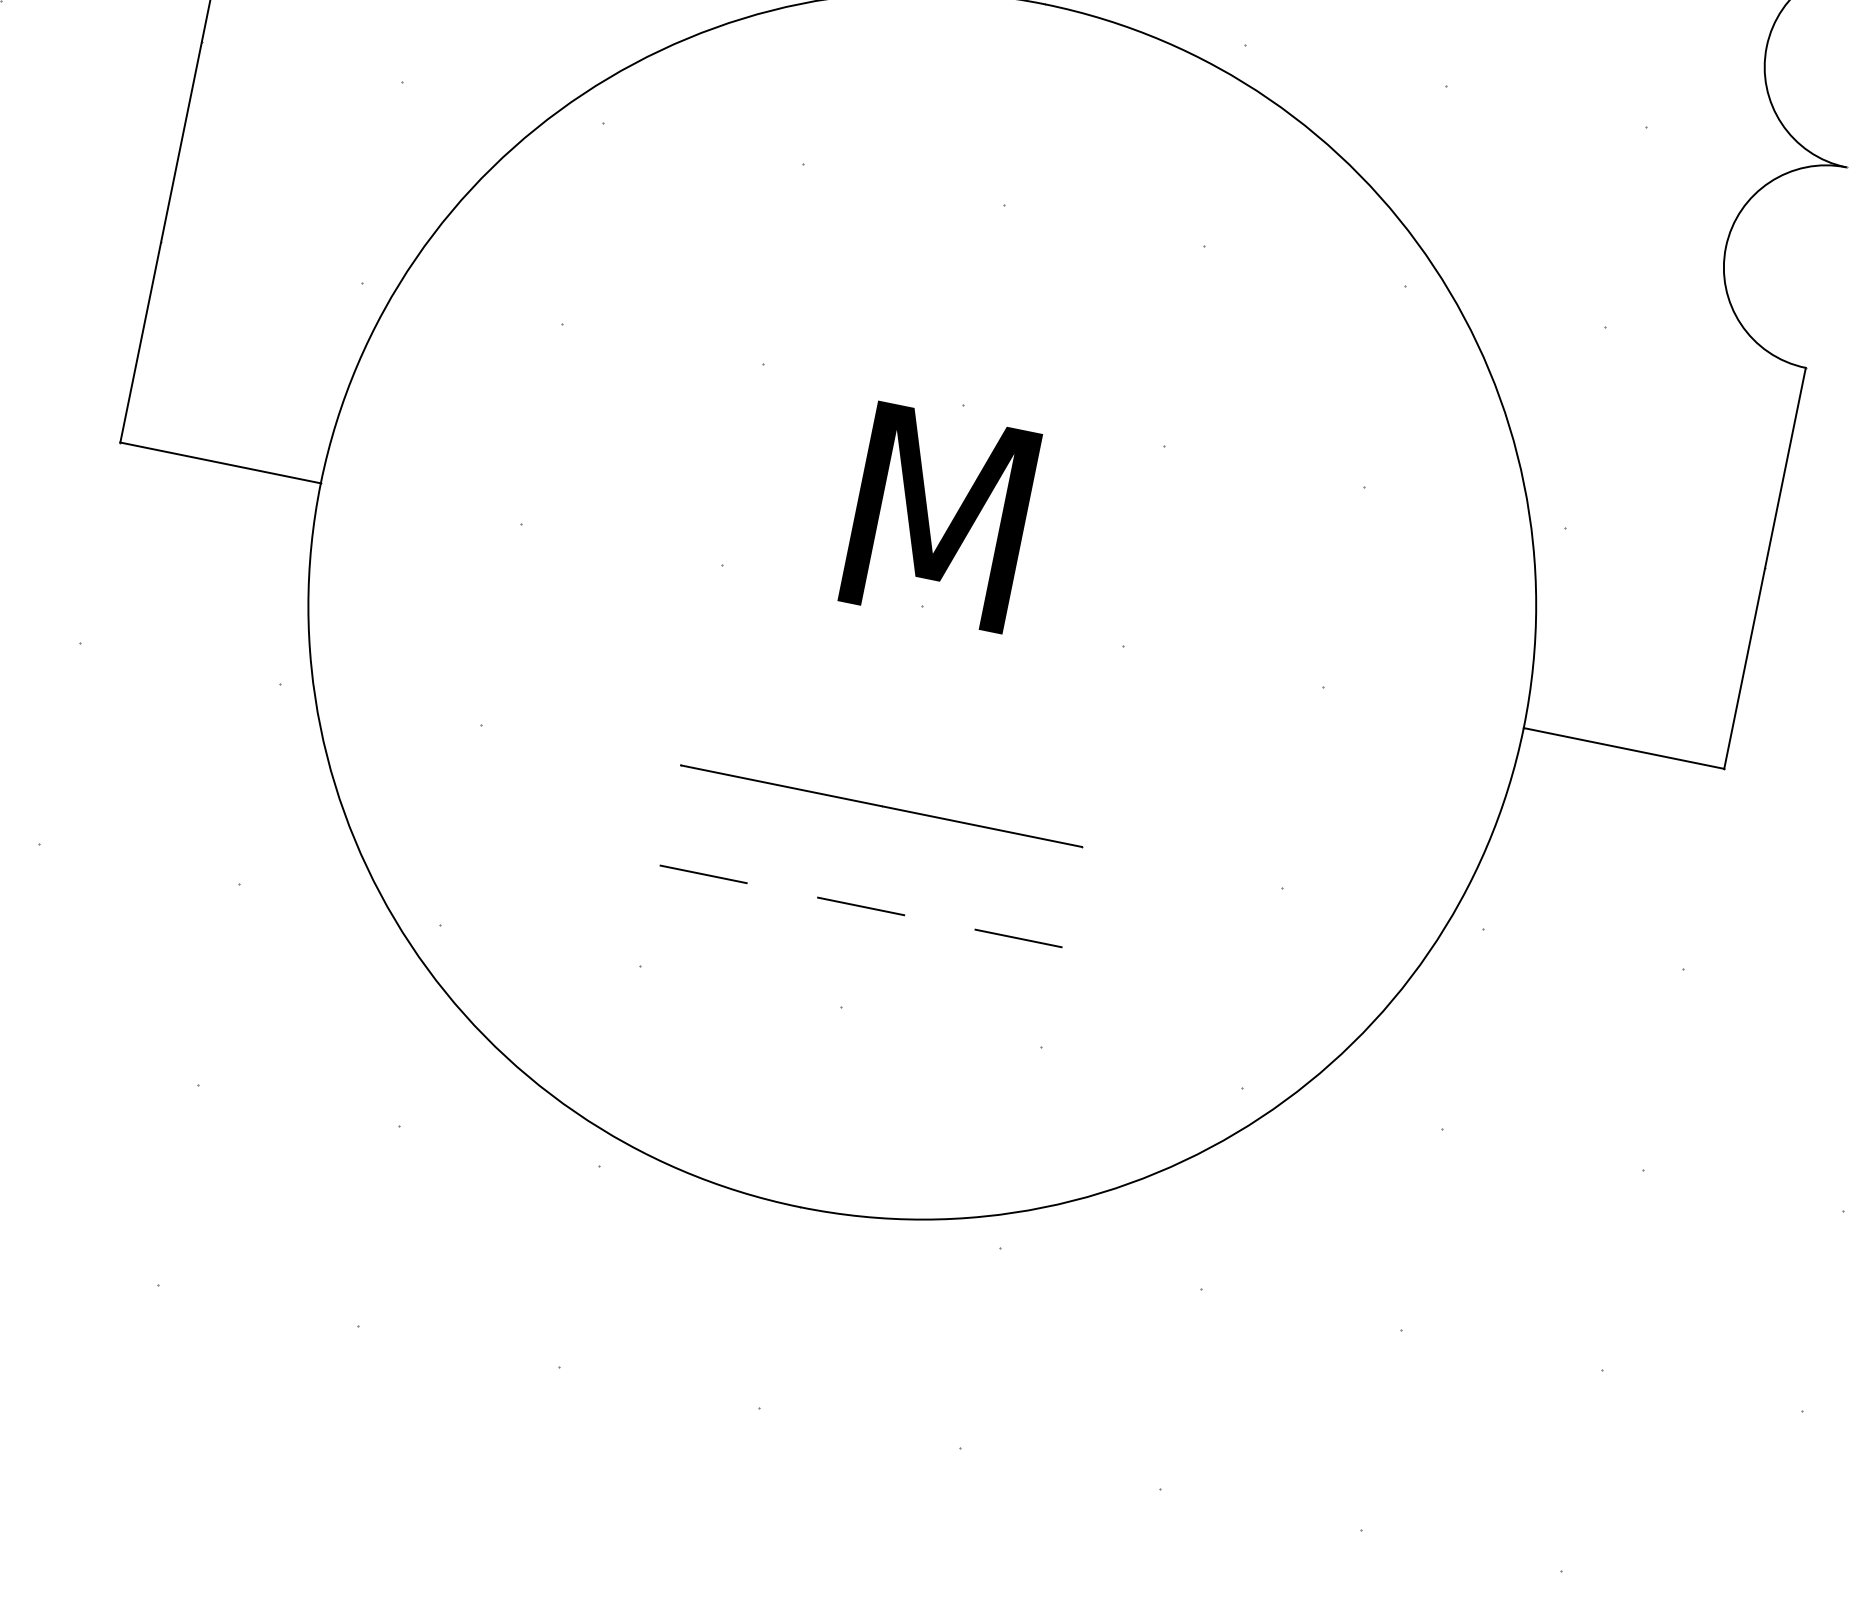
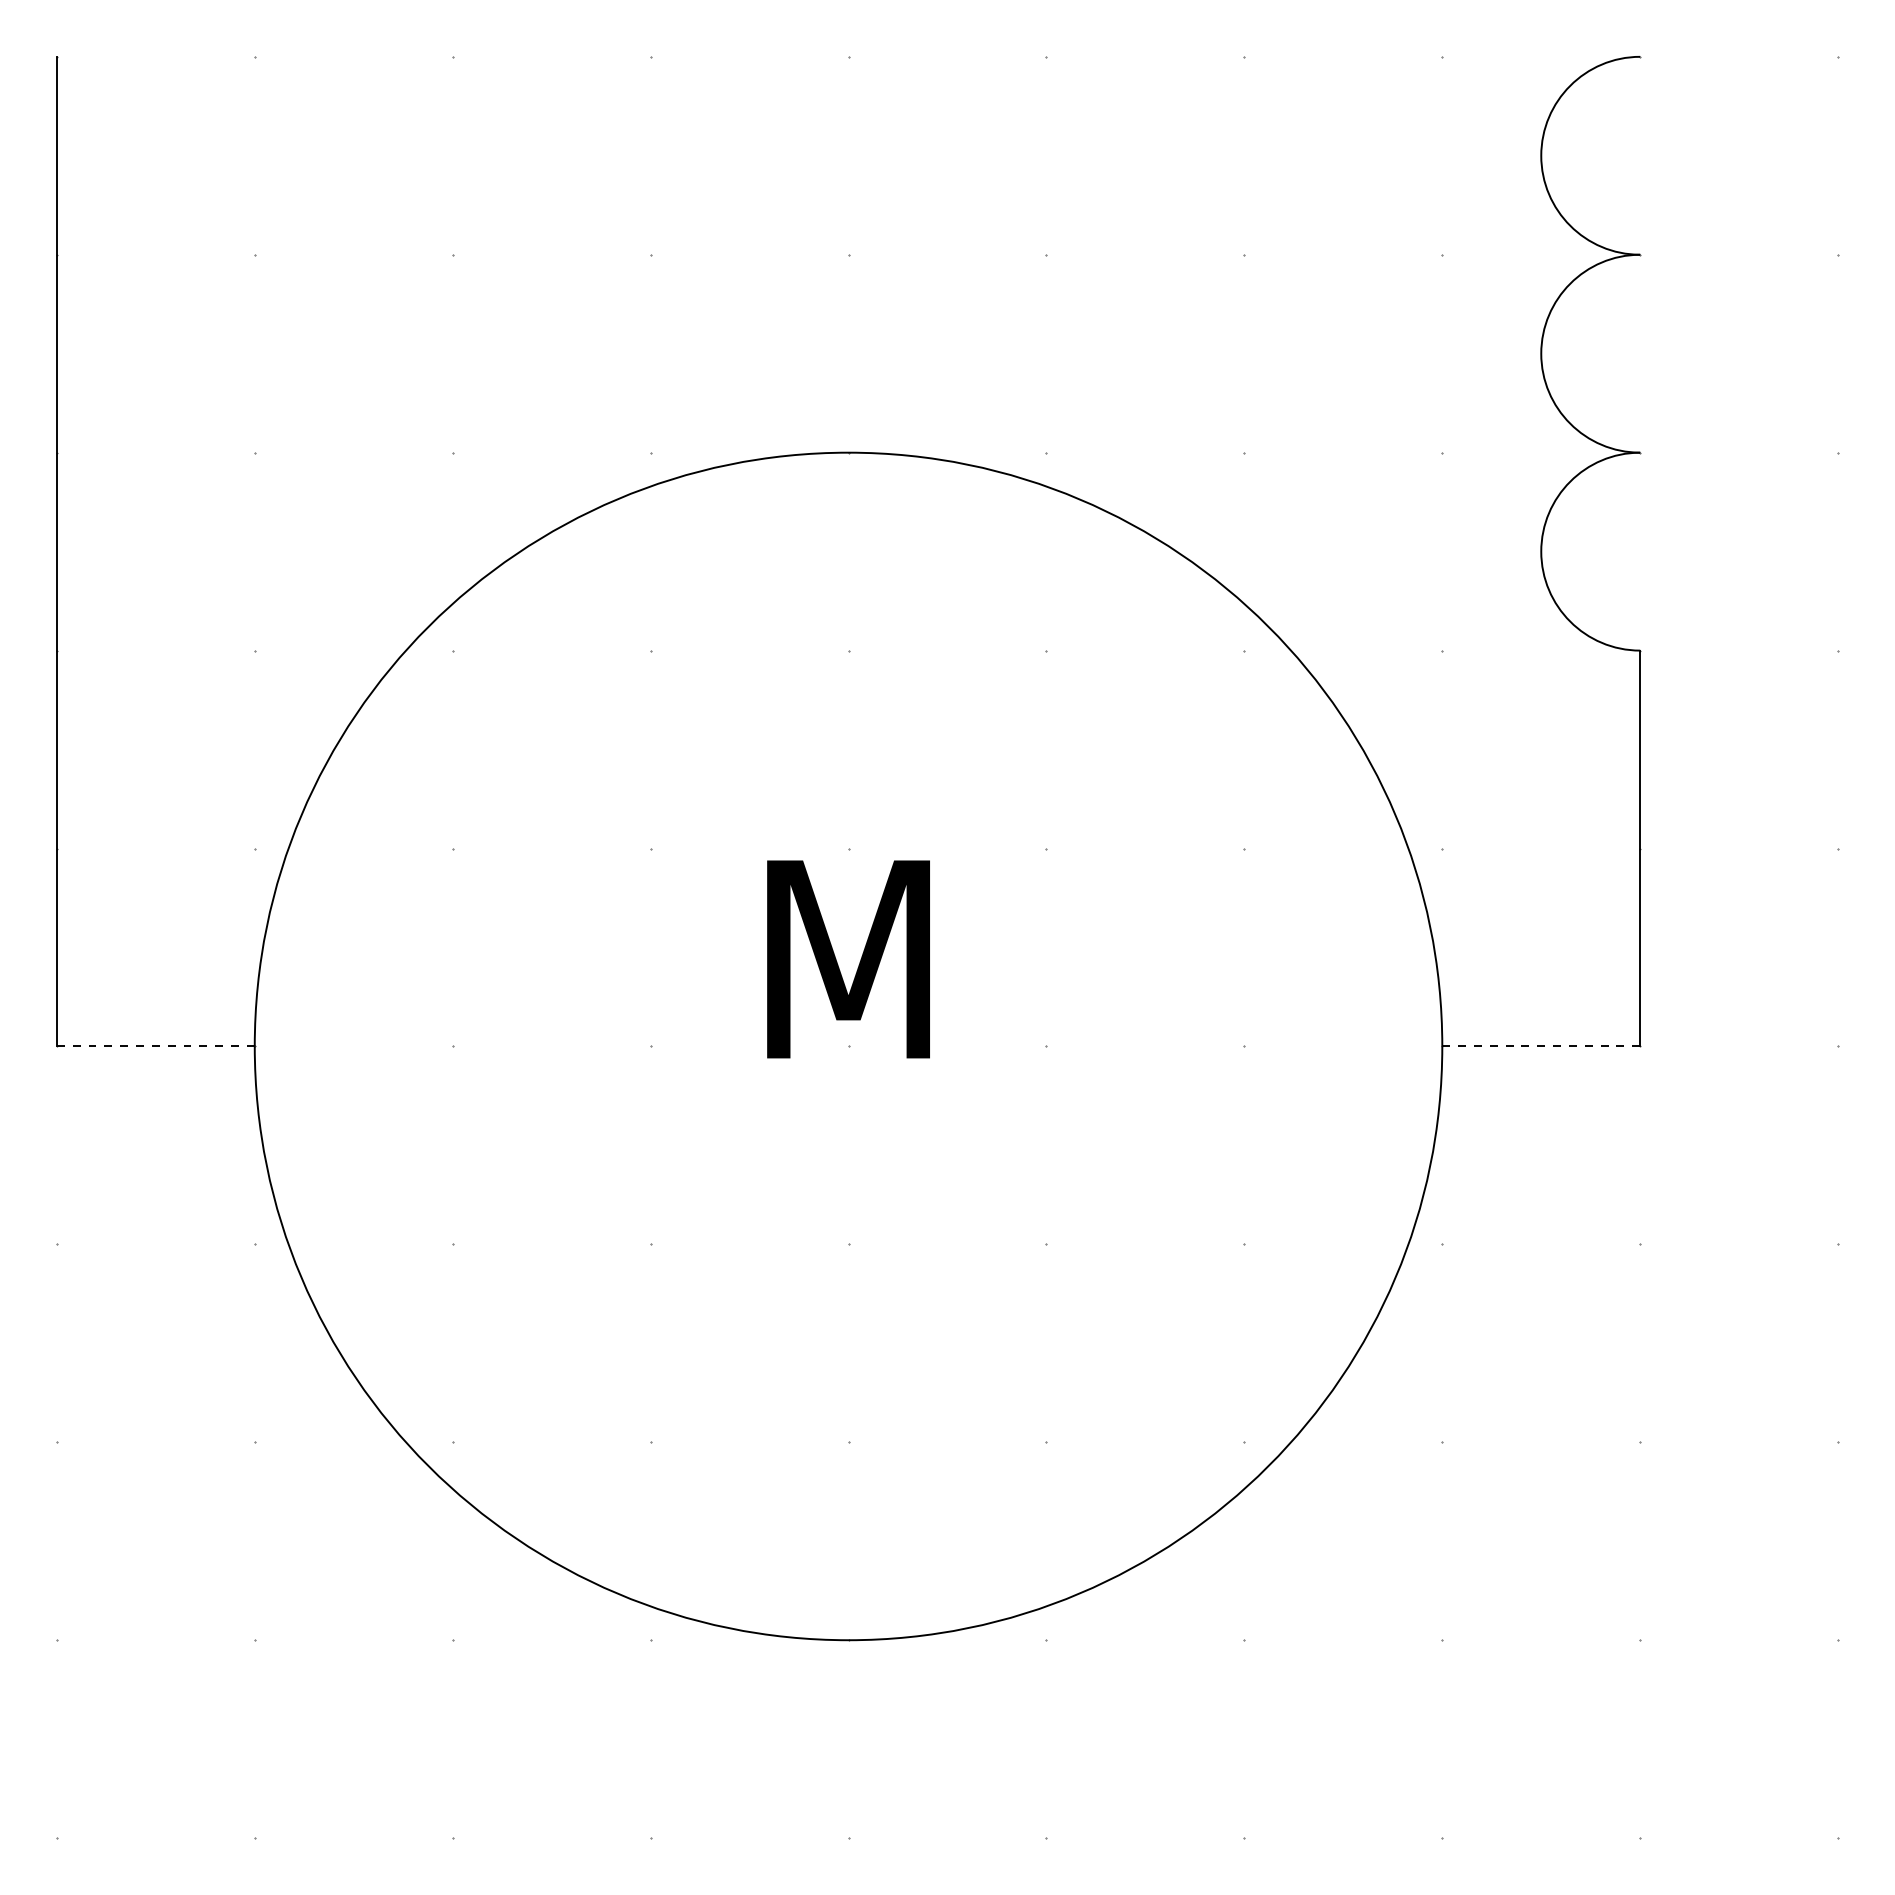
line: (220, 462) -> (155, 1046), solid -> dashed
line: (1624, 748) -> (1541, 1046), solid -> dashed
line: (881, 806) -> (848, 1244), removed
line: (703, 874) -> (692, 1343), removed
line: (861, 905) -> (848, 1342), removed
line: (1018, 938) -> (1003, 1343), removed

